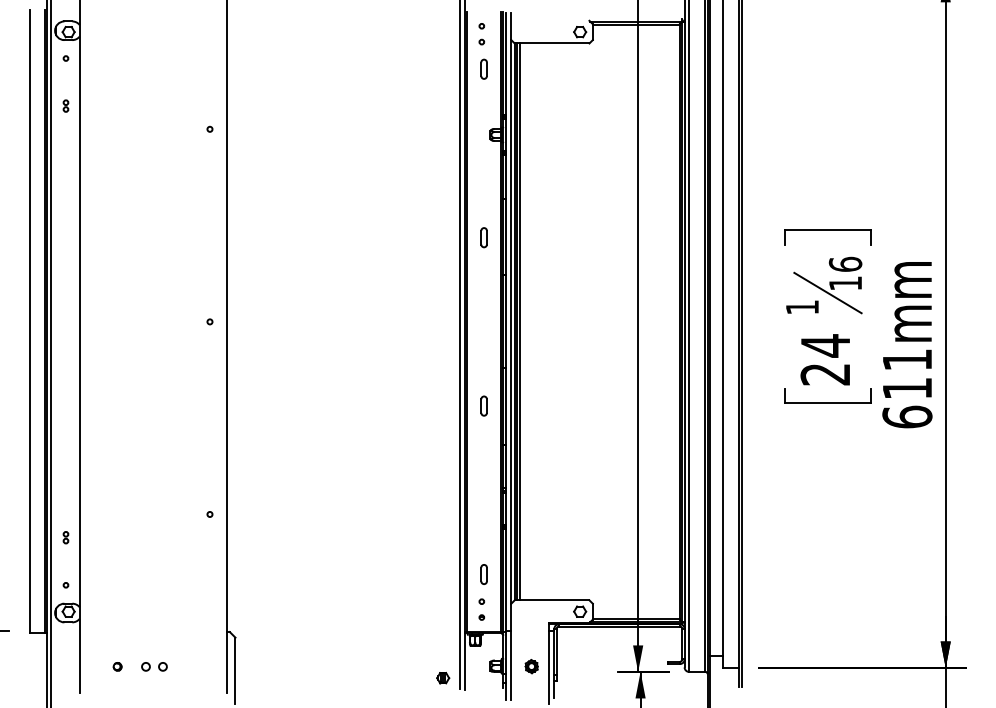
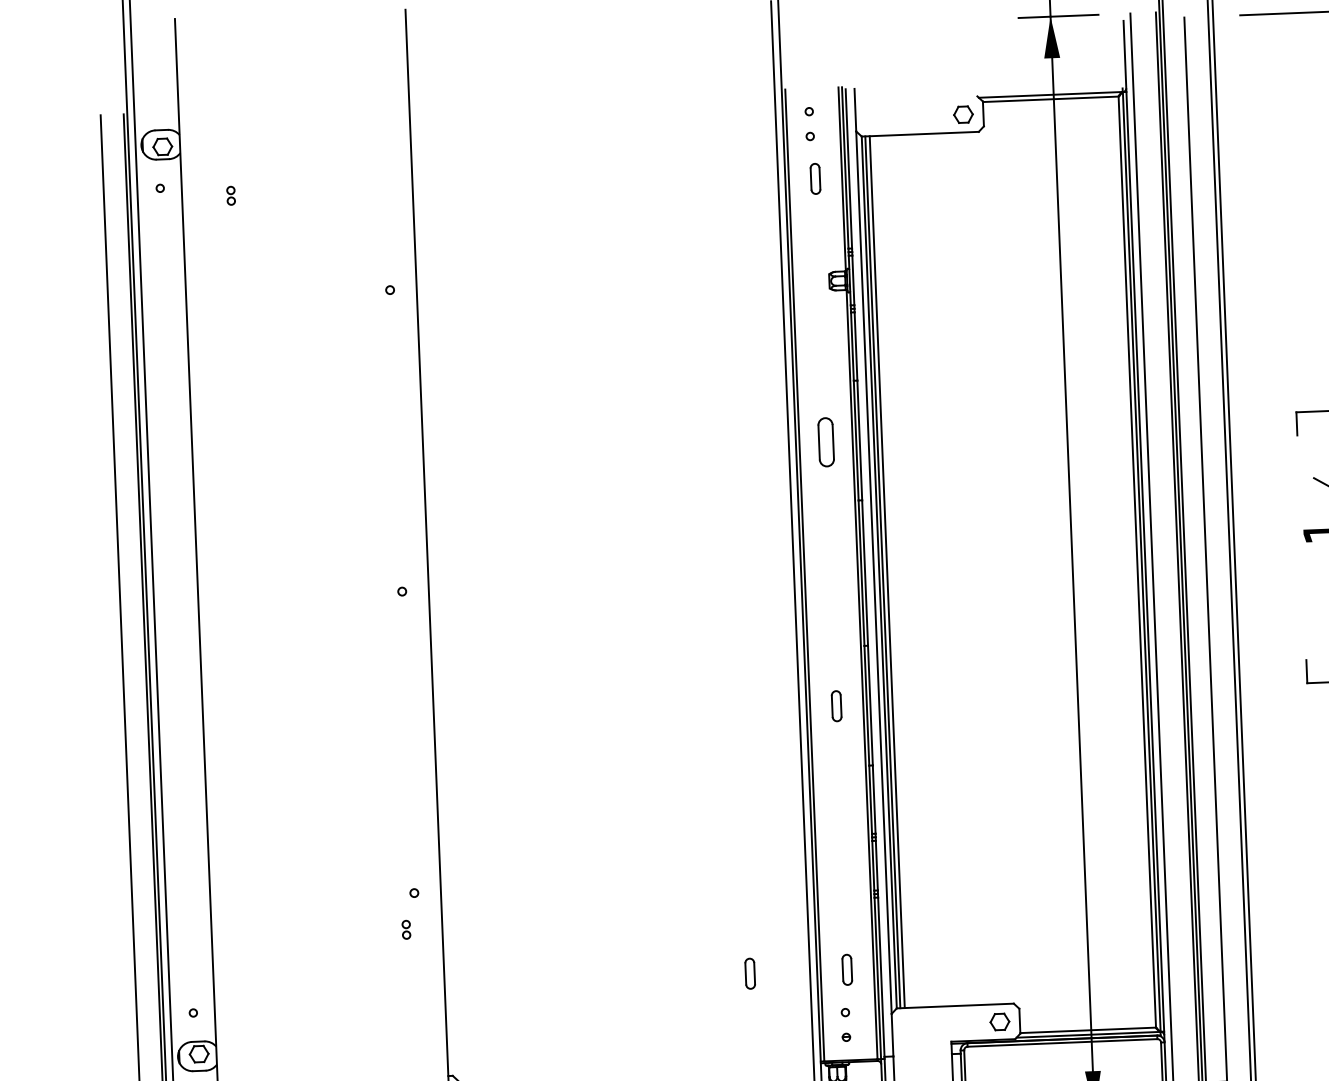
part: (65, 105) -> (230, 194), moved
part: (483, 237) -> (825, 442), size x1.6
part: (65, 537) -> (405, 929), moved
part: (421, 574) -> (749, 973), added

